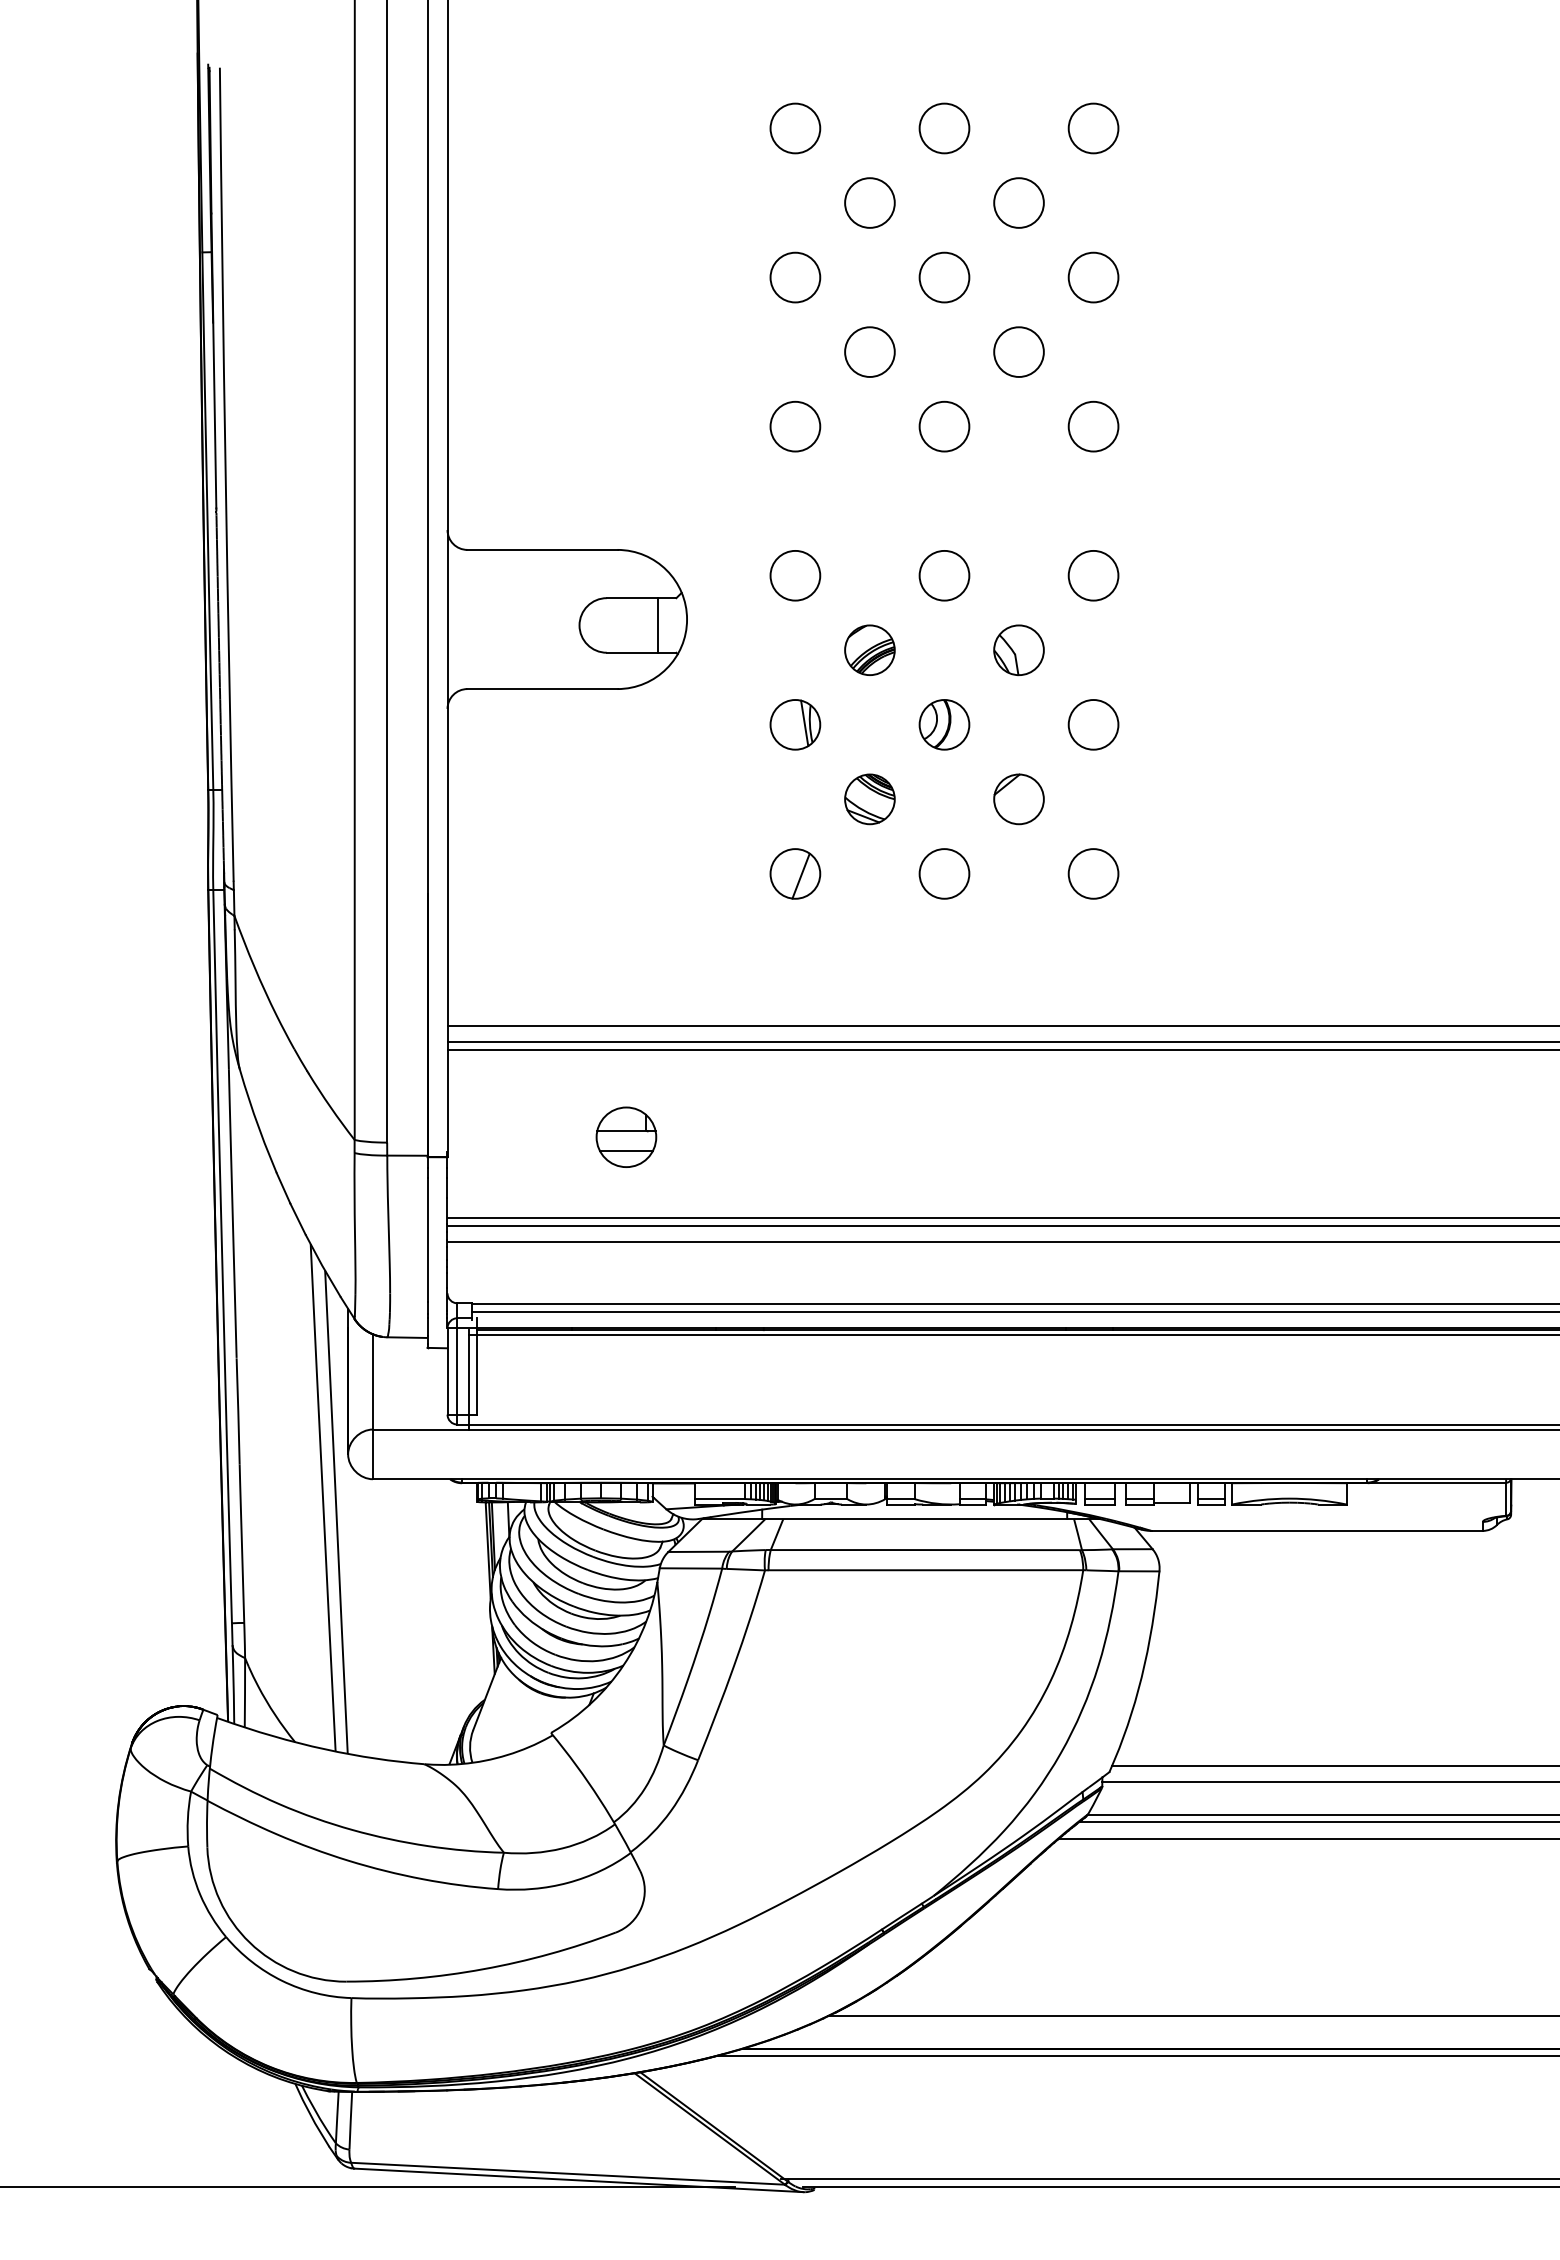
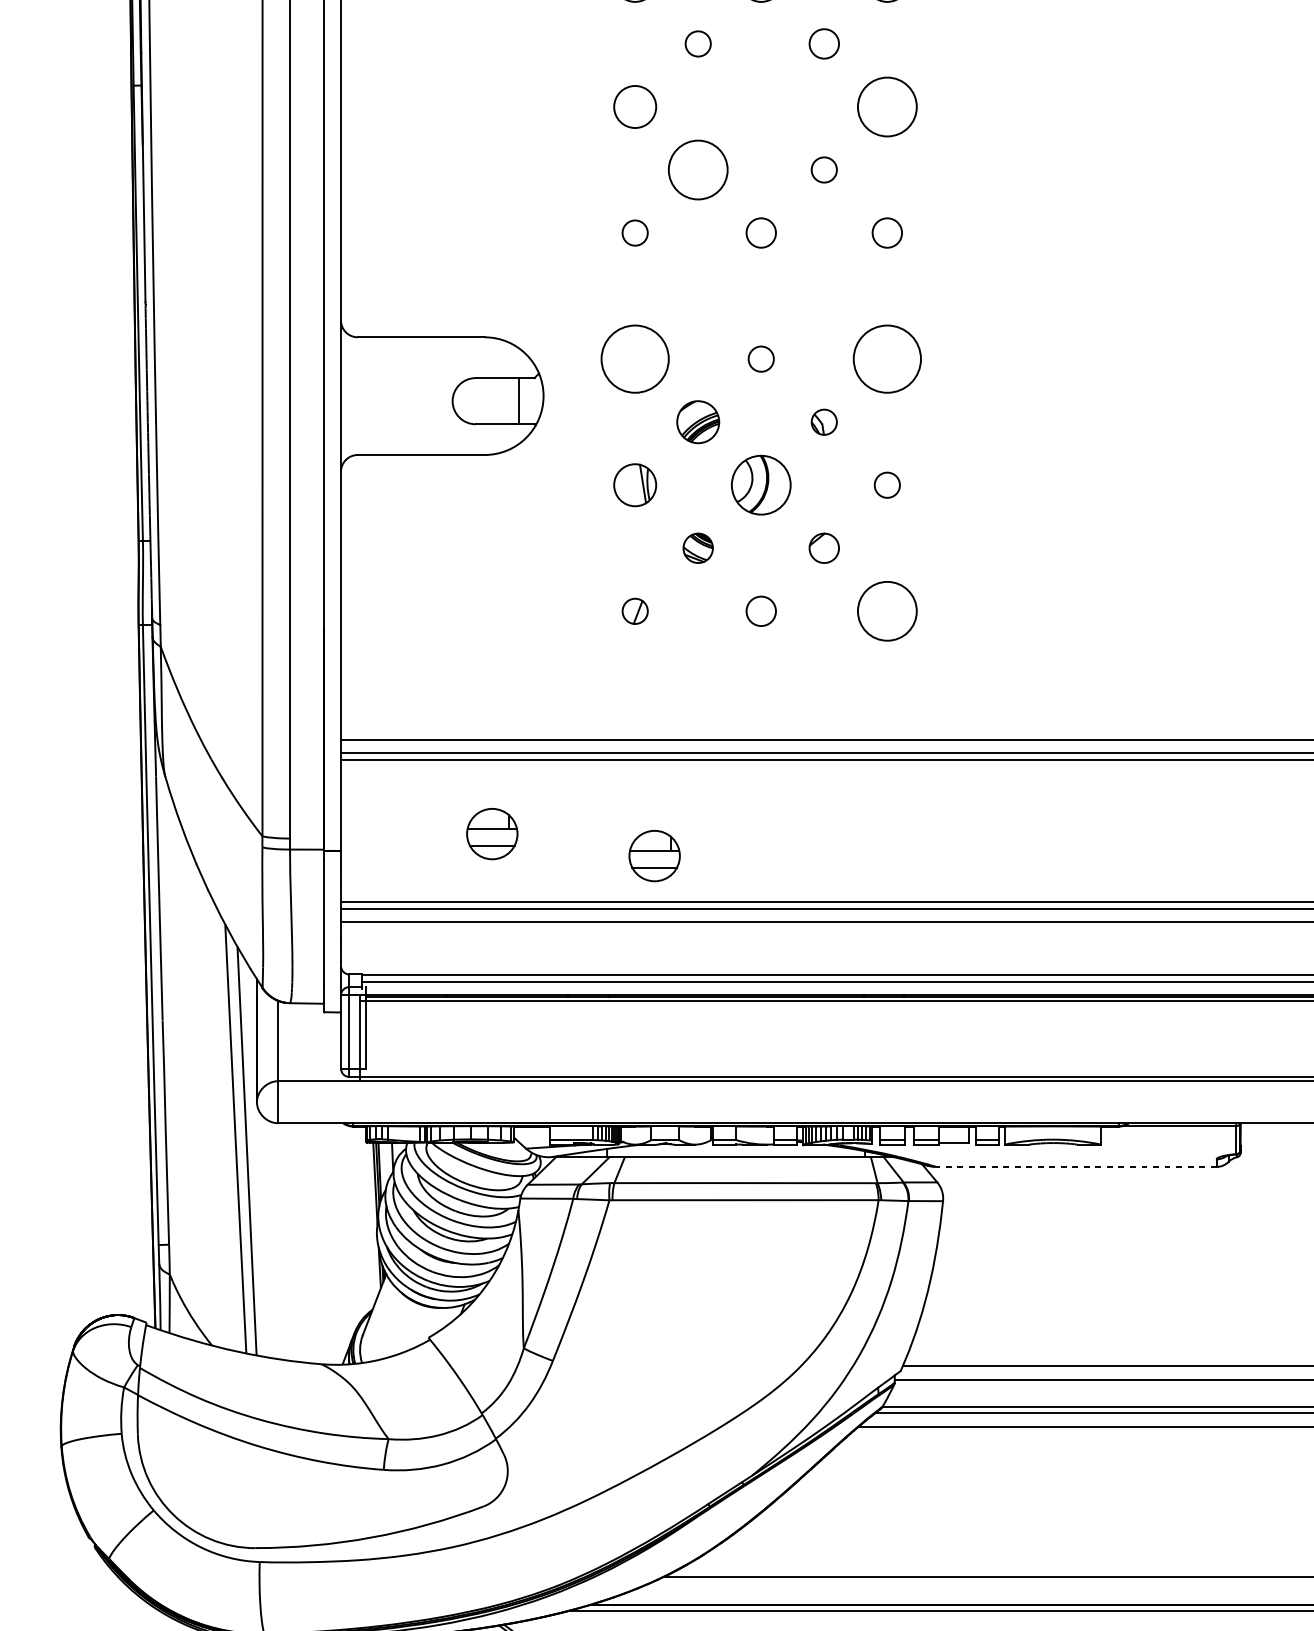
circle: (869, 202) -> (697, 43), size x0.6
circle: (1018, 202) -> (823, 43), size x0.7
circle: (944, 277) -> (761, 106), removed
circle: (1093, 277) -> (887, 106), size x1.4
circle: (869, 351) -> (697, 169), size x1.4
circle: (1018, 351) -> (823, 169), size x0.6
circle: (795, 426) -> (635, 232), size x0.6
circle: (944, 426) -> (761, 232), size x0.7
circle: (1093, 426) -> (887, 232), size x0.7
circle: (795, 575) -> (635, 358), size x1.6
circle: (944, 575) -> (761, 358), size x0.6
circle: (1093, 575) -> (887, 358), size x1.6
part: (1018, 650) -> (823, 422), size x0.6
part: (944, 724) -> (761, 484), size x1.4
circle: (1093, 724) -> (887, 484), size x0.6
part: (869, 799) -> (697, 548), size x0.7
part: (1018, 799) -> (823, 548), size x0.7
part: (795, 873) -> (635, 610), size x0.6
circle: (944, 873) -> (761, 610), size x0.7
circle: (1093, 873) -> (887, 610), size x1.4
part: (818, 1162) -> (654, 855), added
line: (1317, 1530) -> (1076, 1166), solid -> dashed

